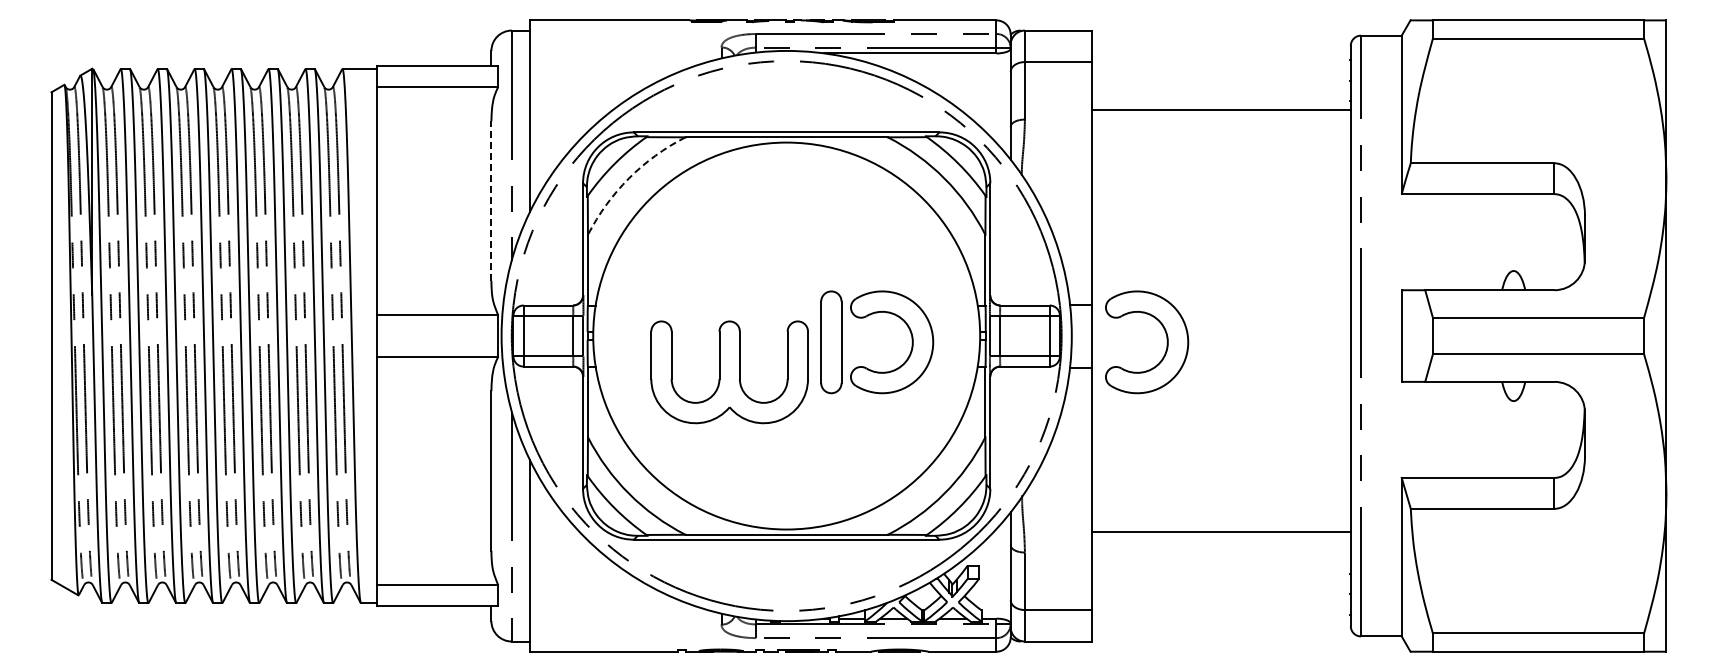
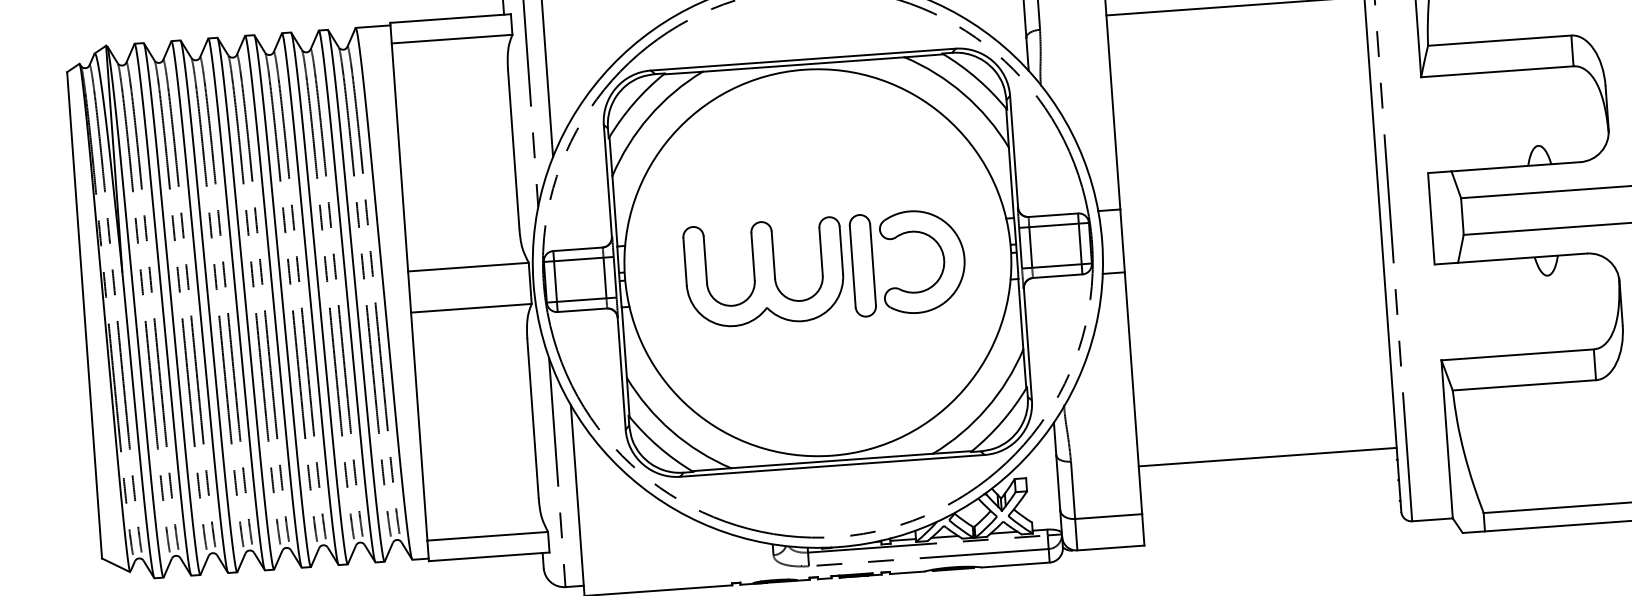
arc: (629, 178) -> (649, 116), dashed -> solid
line: (491, 201) -> (513, 149), dashed -> solid
part: (1166, 342) -> (1197, 242), removed
part: (729, 372) -> (764, 273), moved
line: (1221, 532) -> (1267, 457), moved

